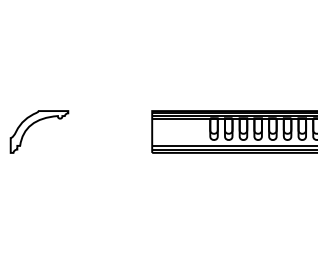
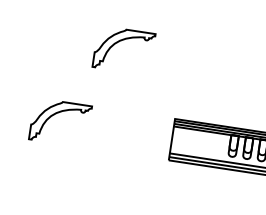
part: (87, 42) -> (121, 41), added

